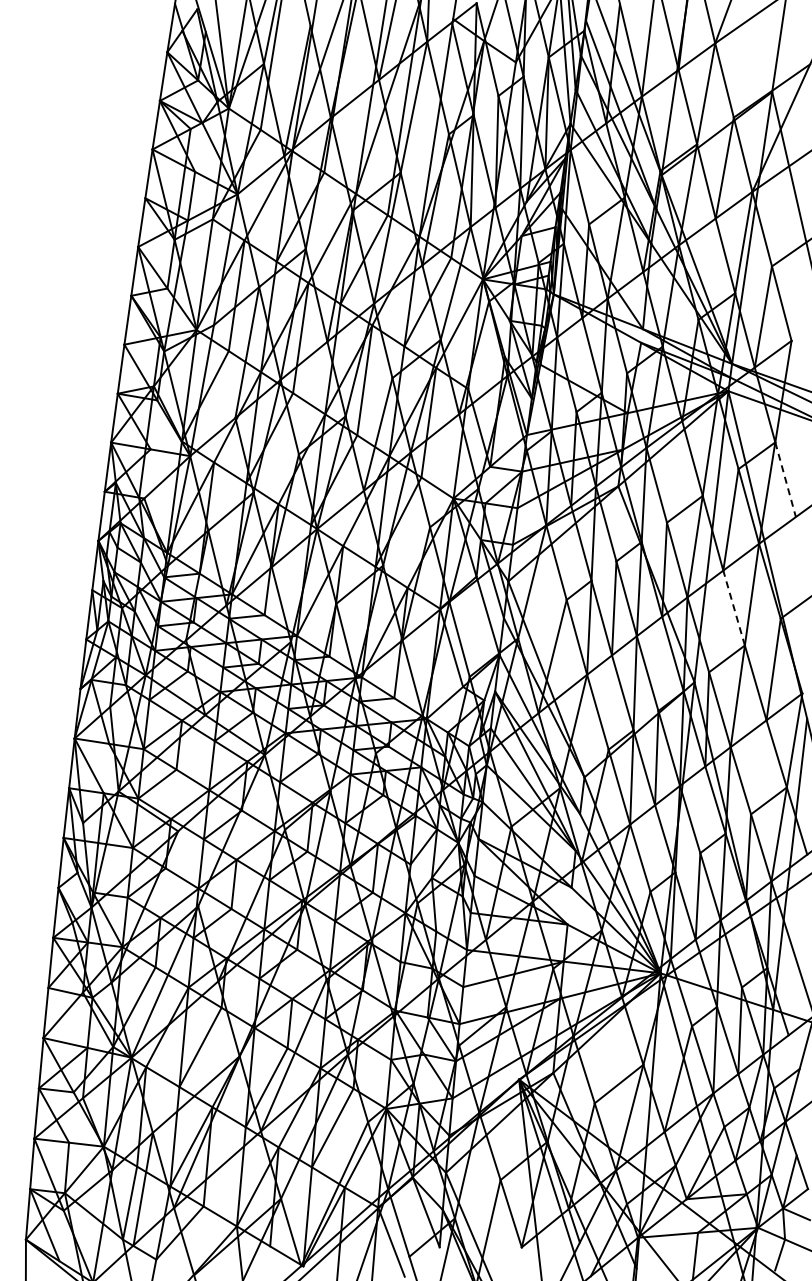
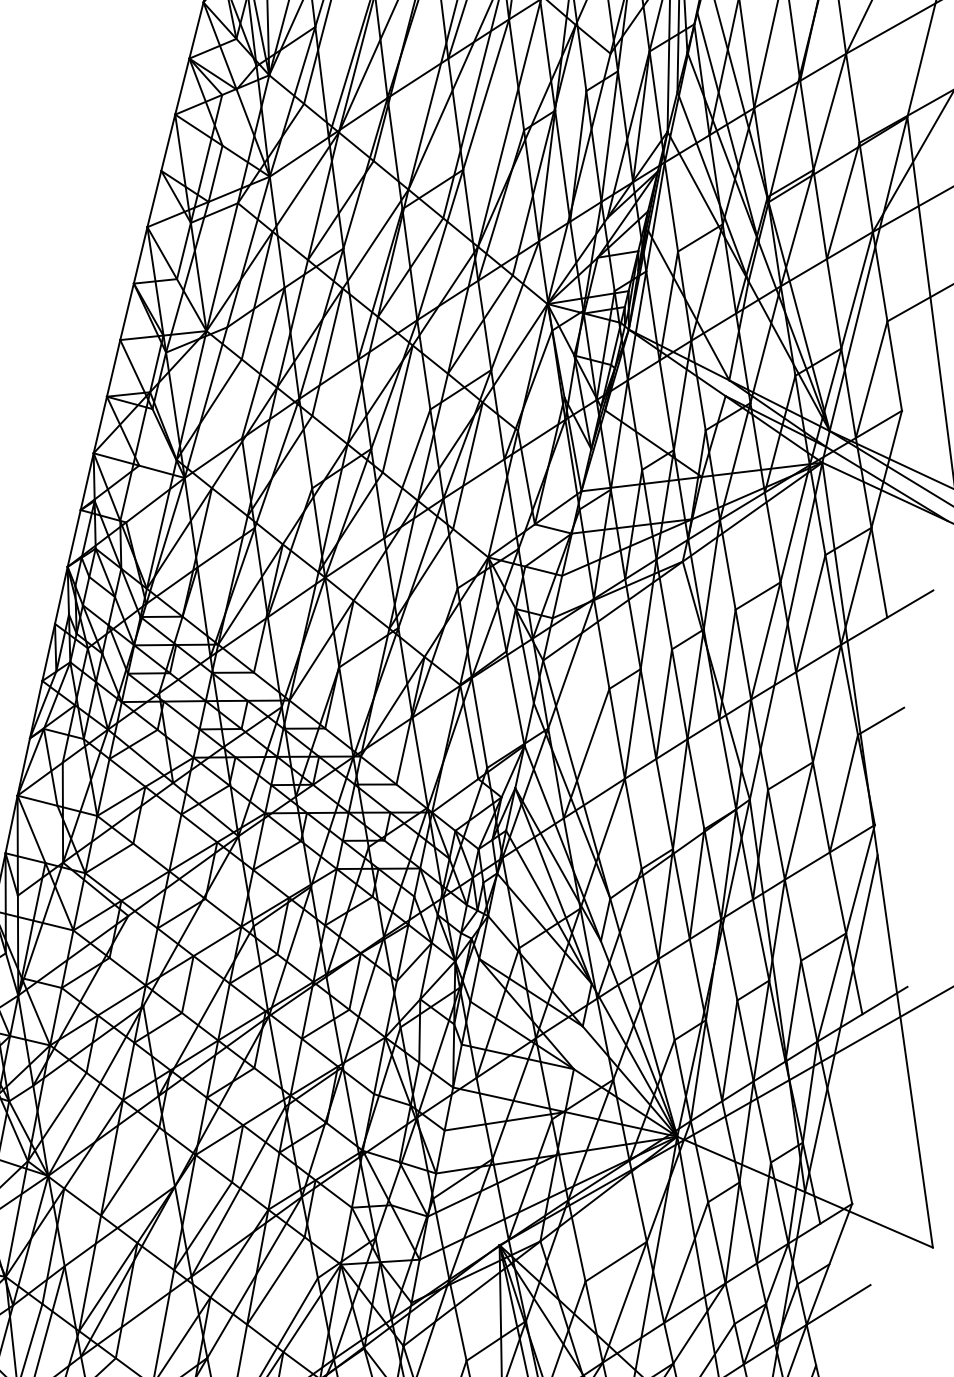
line: (785, 479) -> (879, 572), dashed -> solid
line: (734, 608) -> (804, 717), dashed -> solid

